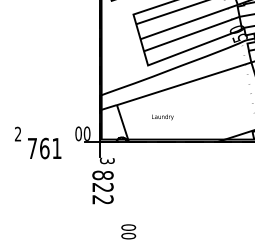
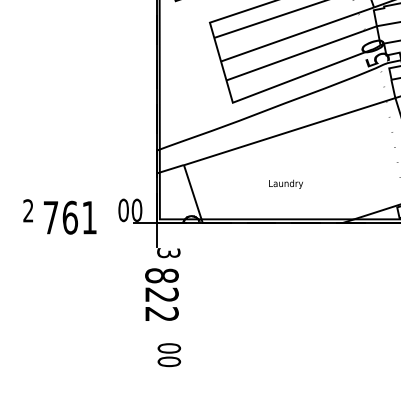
text: (162, 117) -> (285, 184), moved
text: (44, 148) -> (69, 217), moved
text: (128, 231) -> (169, 354), moved

